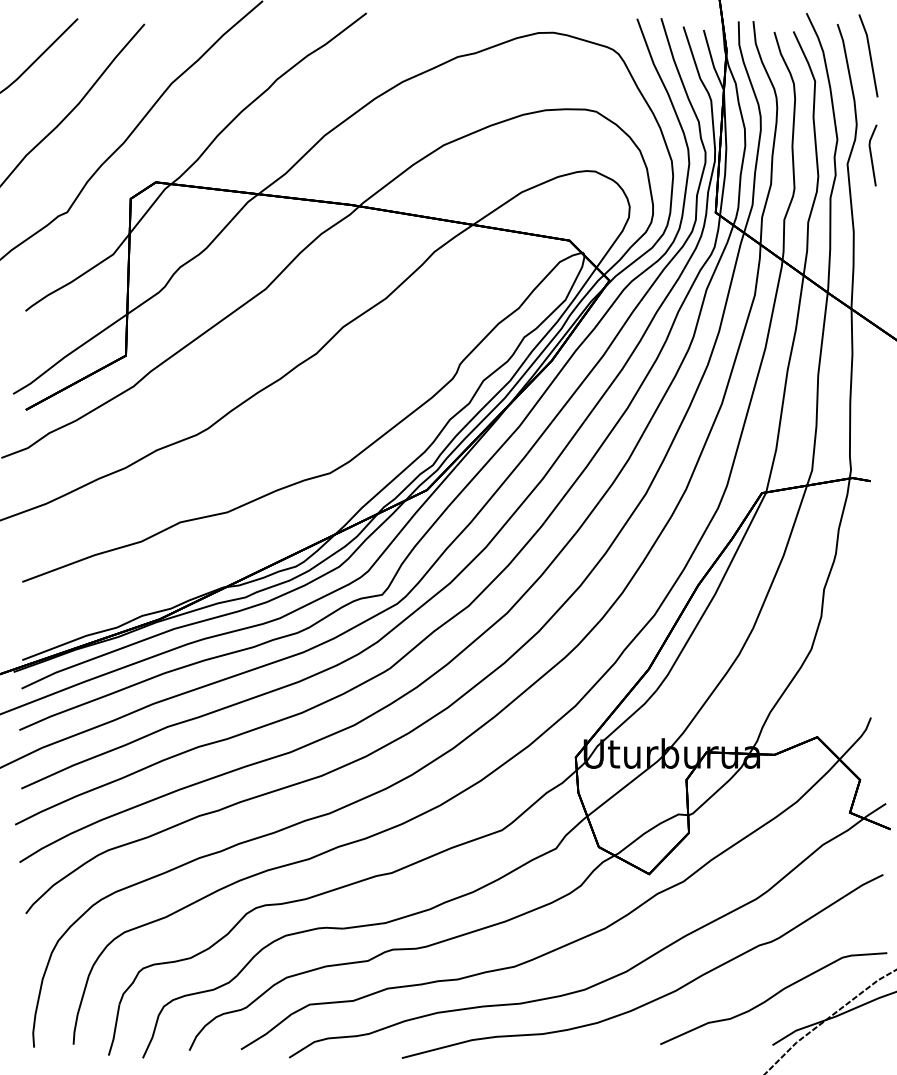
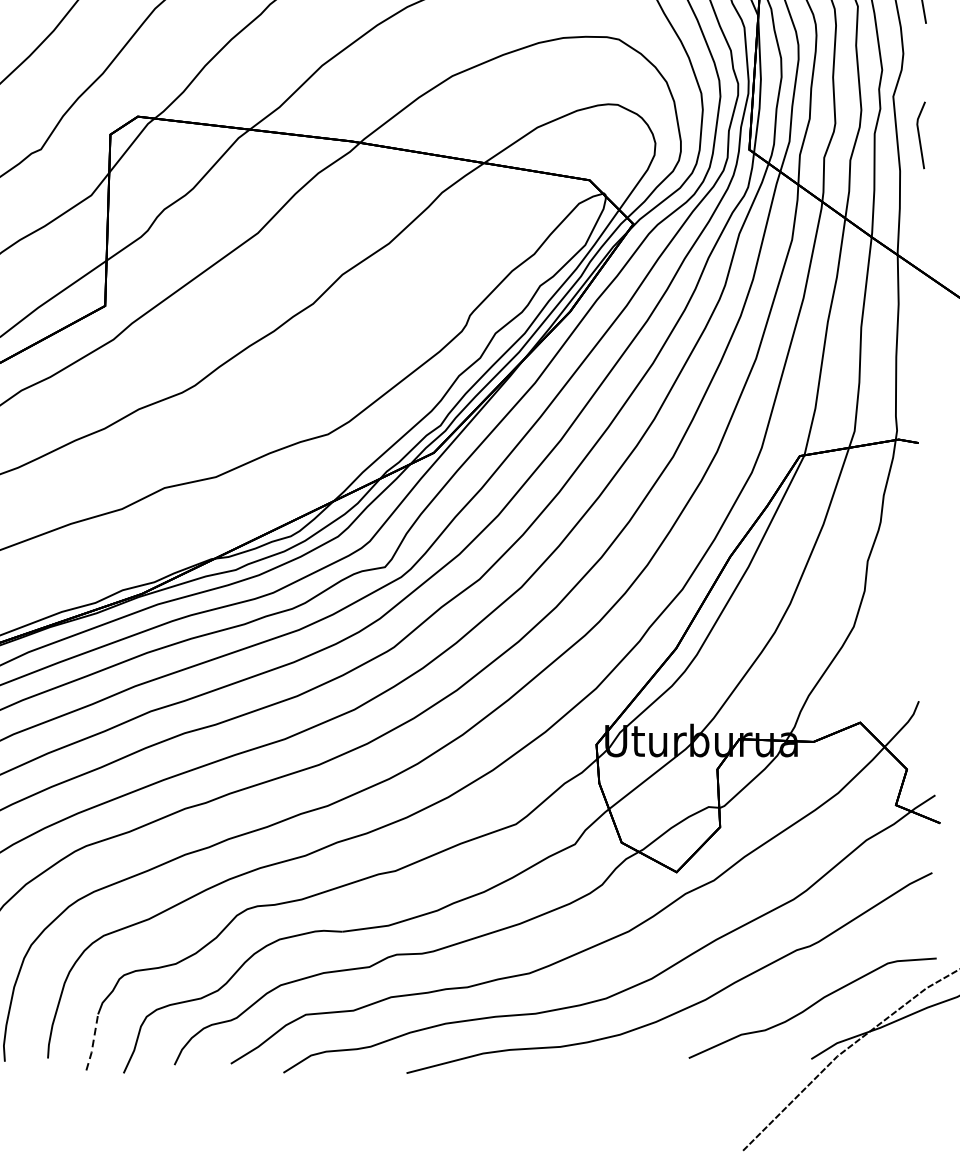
line: (871, 155) -> (919, 135), moved
line: (114, 1030) -> (92, 1043), solid -> dashed

